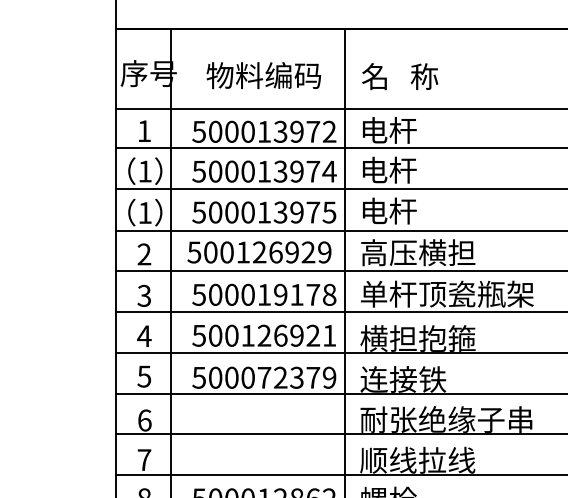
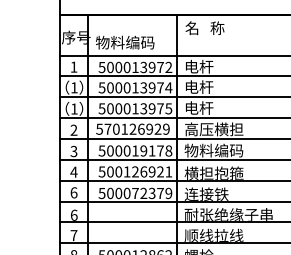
text: (264, 75) -> (125, 42), moved
text: (399, 77) -> (204, 28), moved
text: (209, 250) -> (107, 128), 500126929 -> 570126929
text: (446, 293) -> (228, 150), 单杆顶瓷瓶架 -> 物料编码
text: (143, 375) -> (73, 192), 5 -> 6

